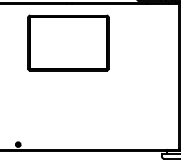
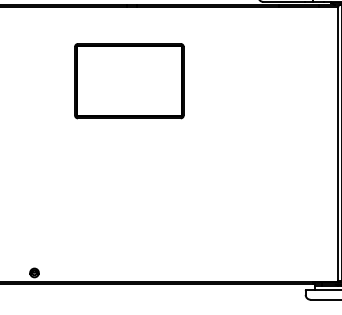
part: (68, 42) -> (129, 80), size x0.71

